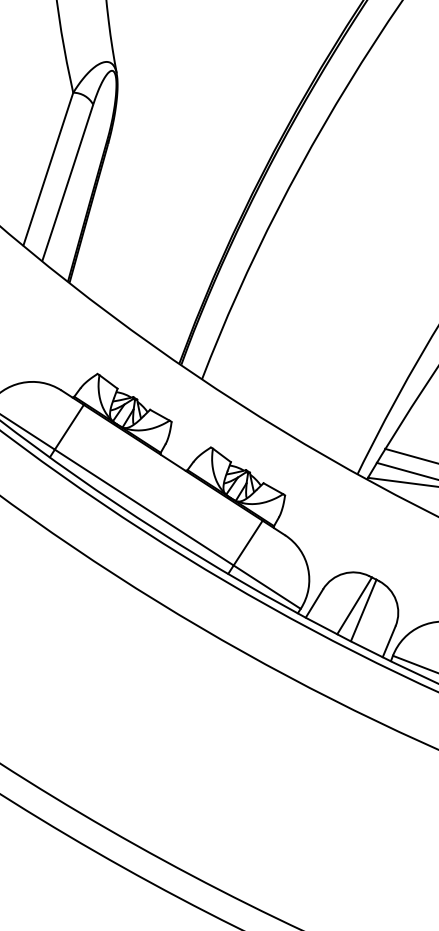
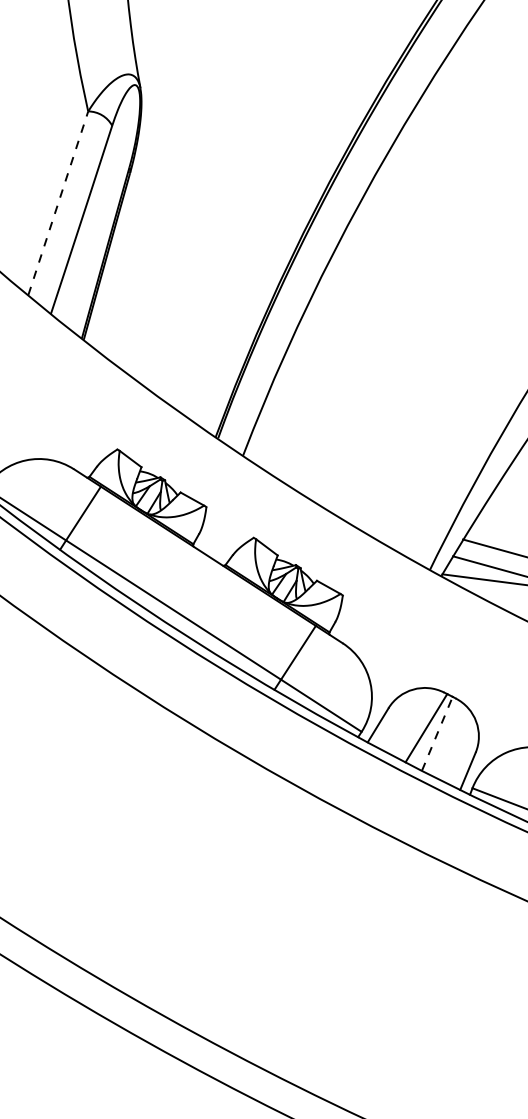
line: (48, 168) -> (58, 202), solid -> dashed
line: (363, 610) -> (437, 733), solid -> dashed

